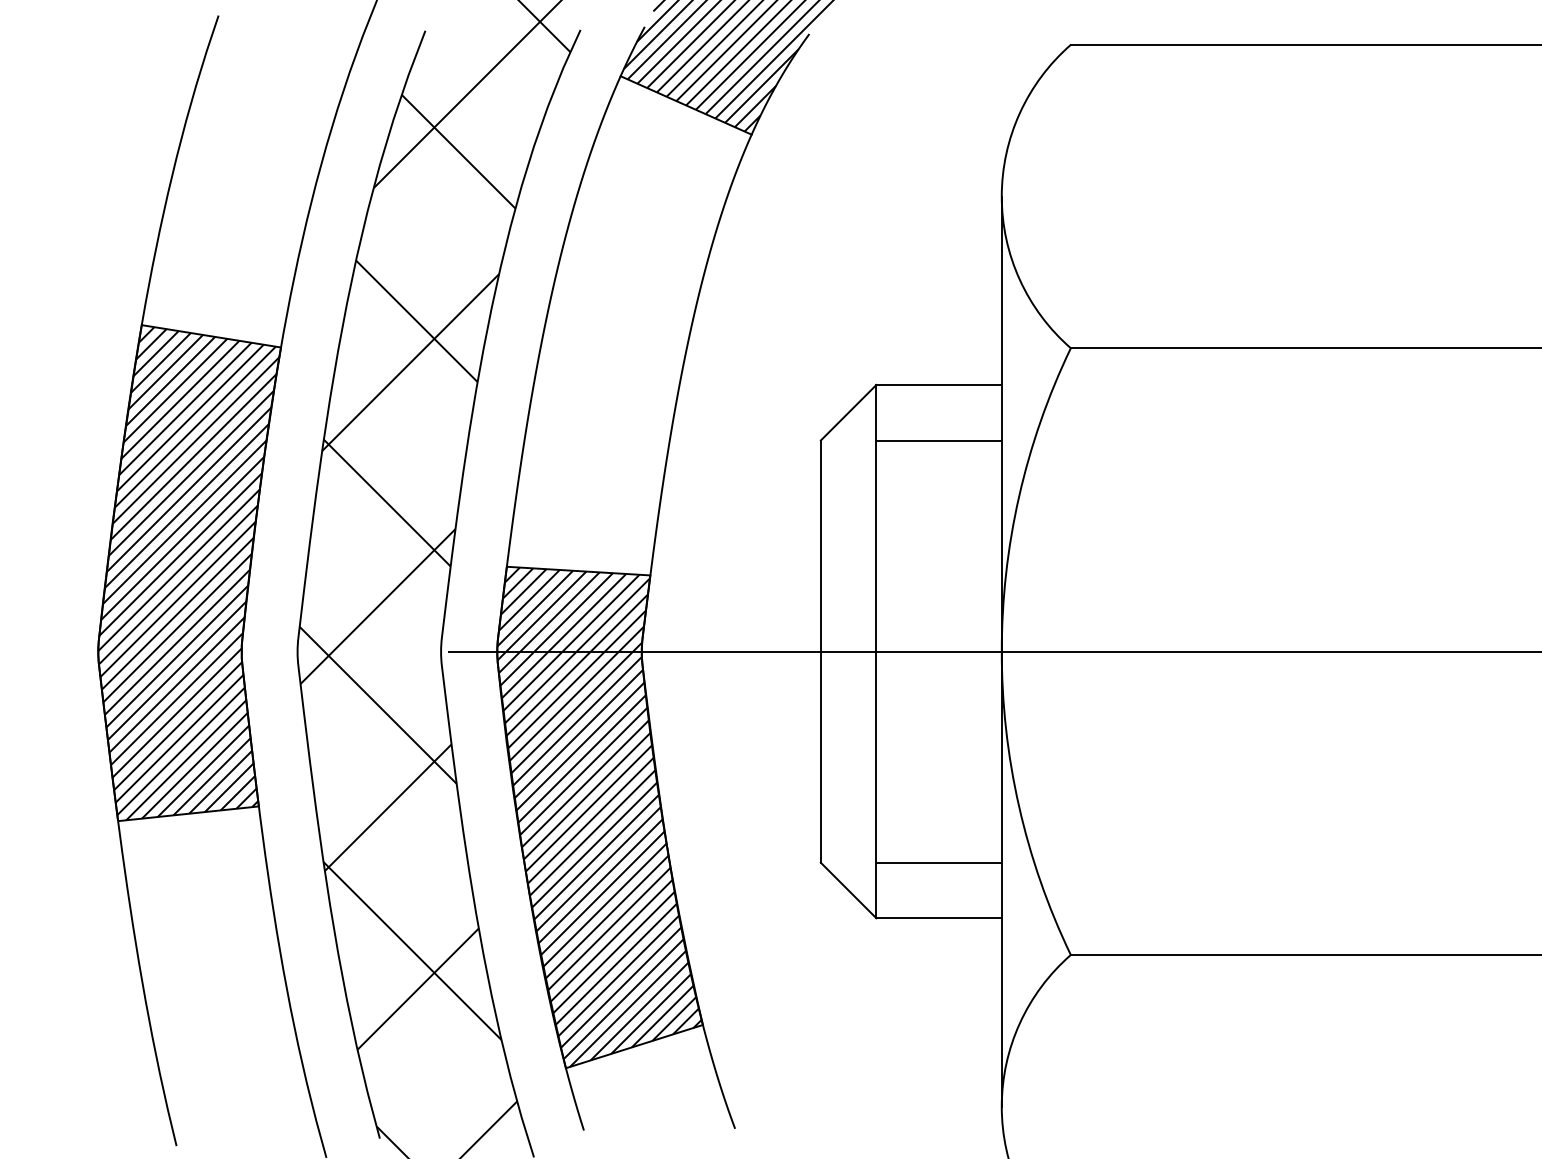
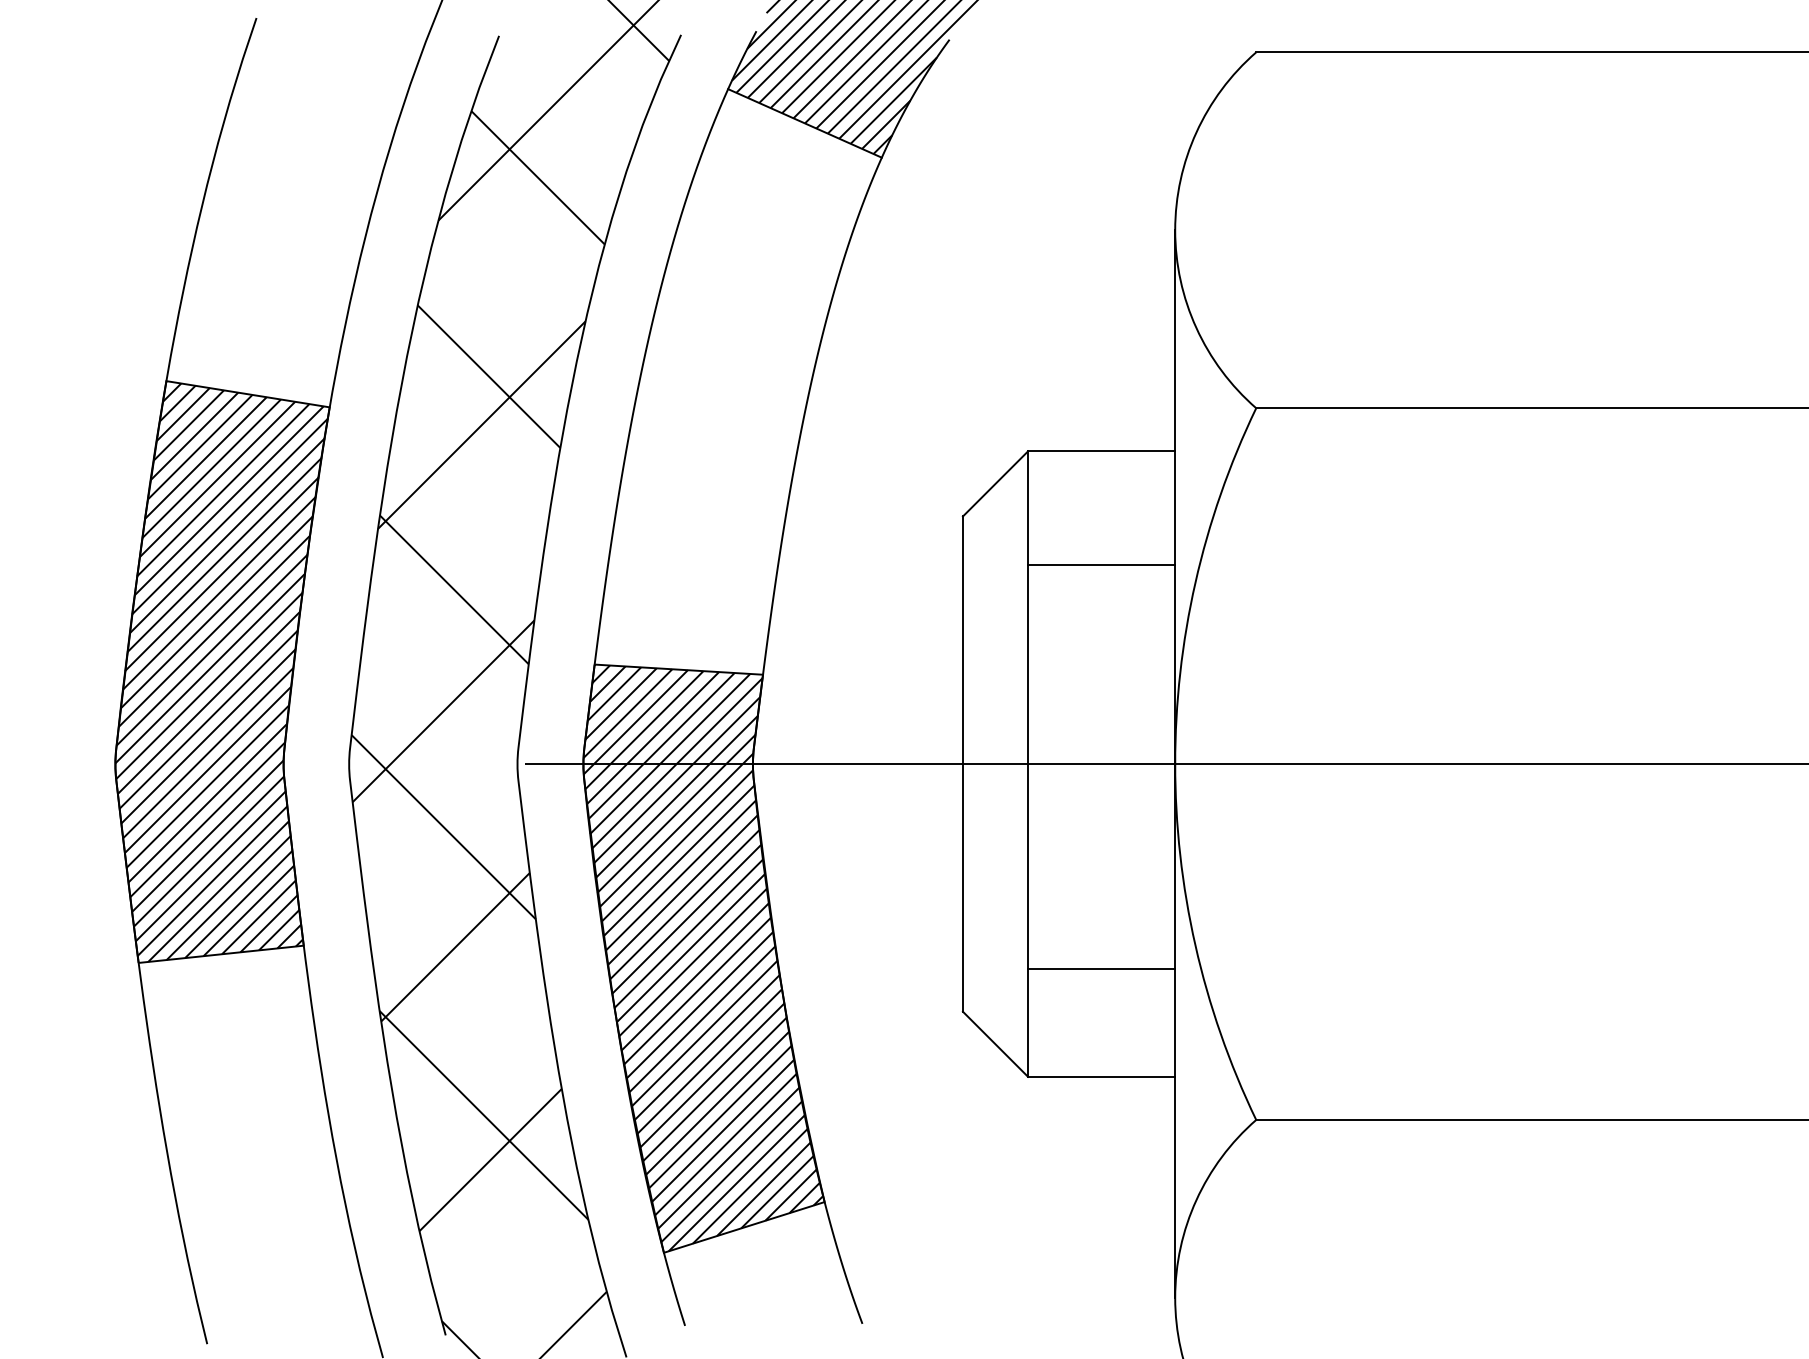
line: (938, 440) -> (1101, 565), moved
line: (938, 862) -> (1101, 968), moved

